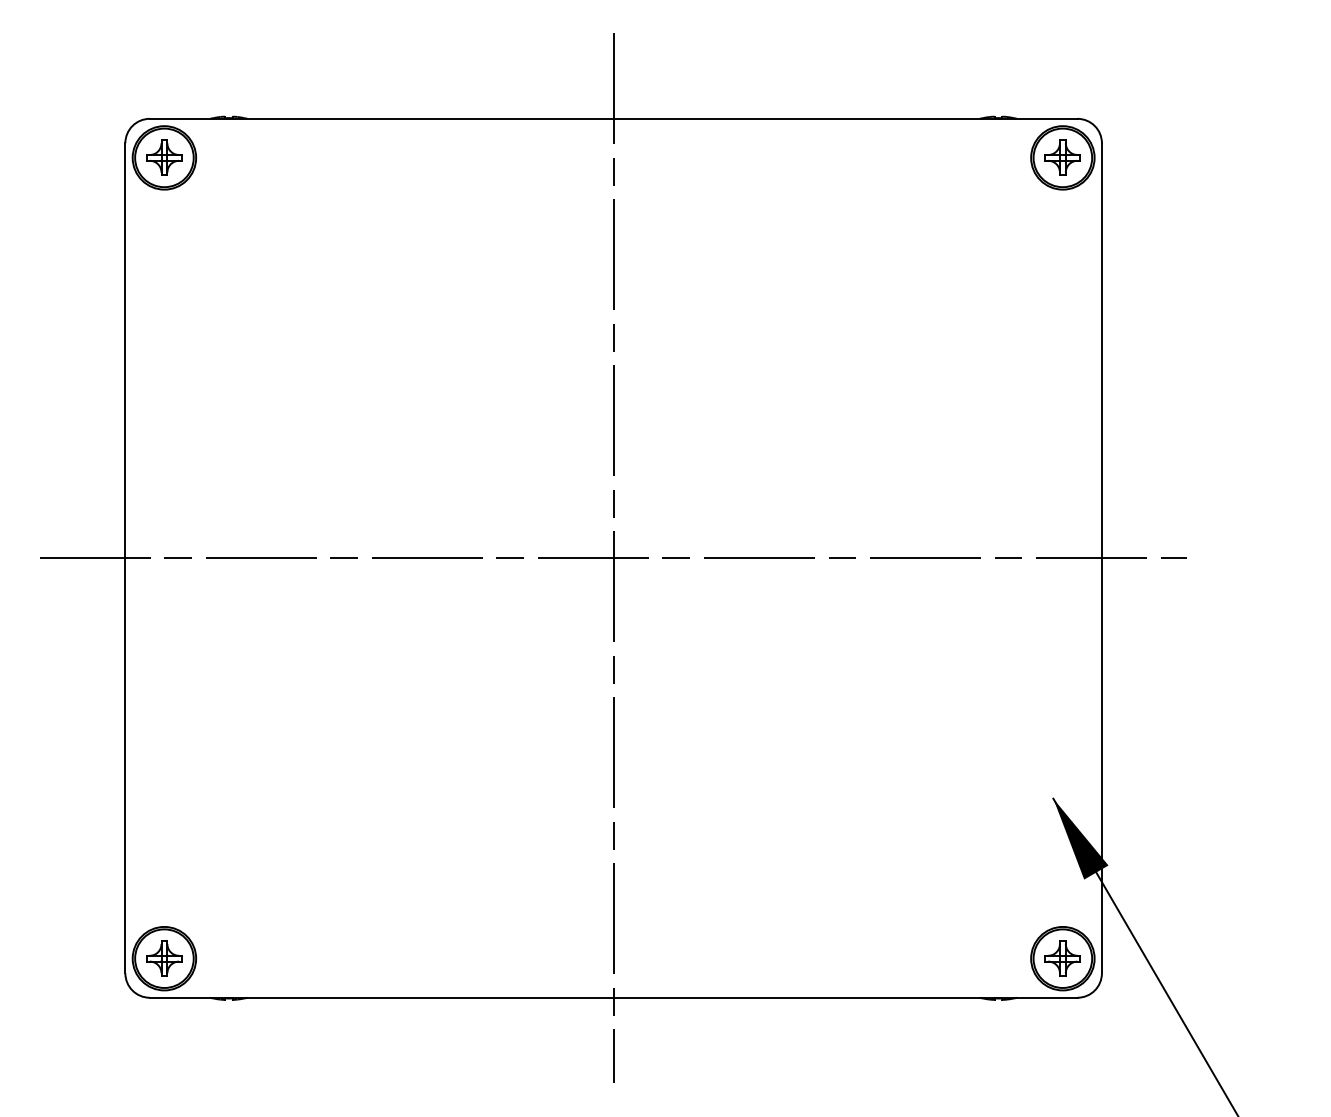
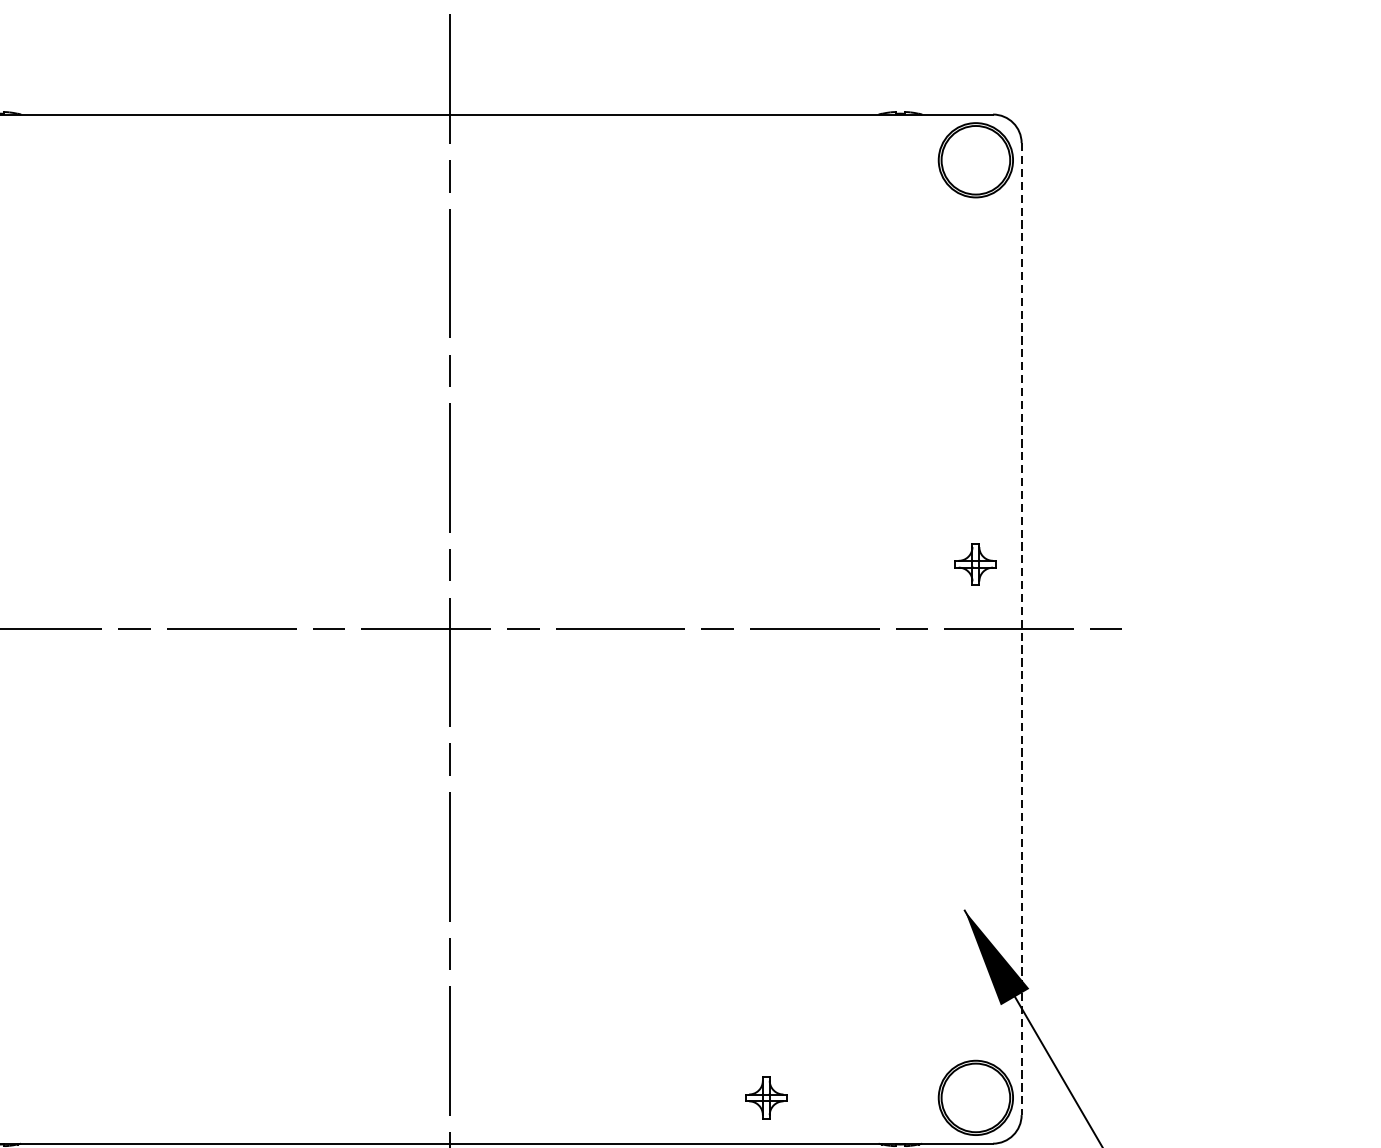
part: (1062, 157) -> (975, 563), moved
line: (1101, 558) -> (1021, 629), solid -> dashed
part: (1062, 958) -> (765, 1097), moved

